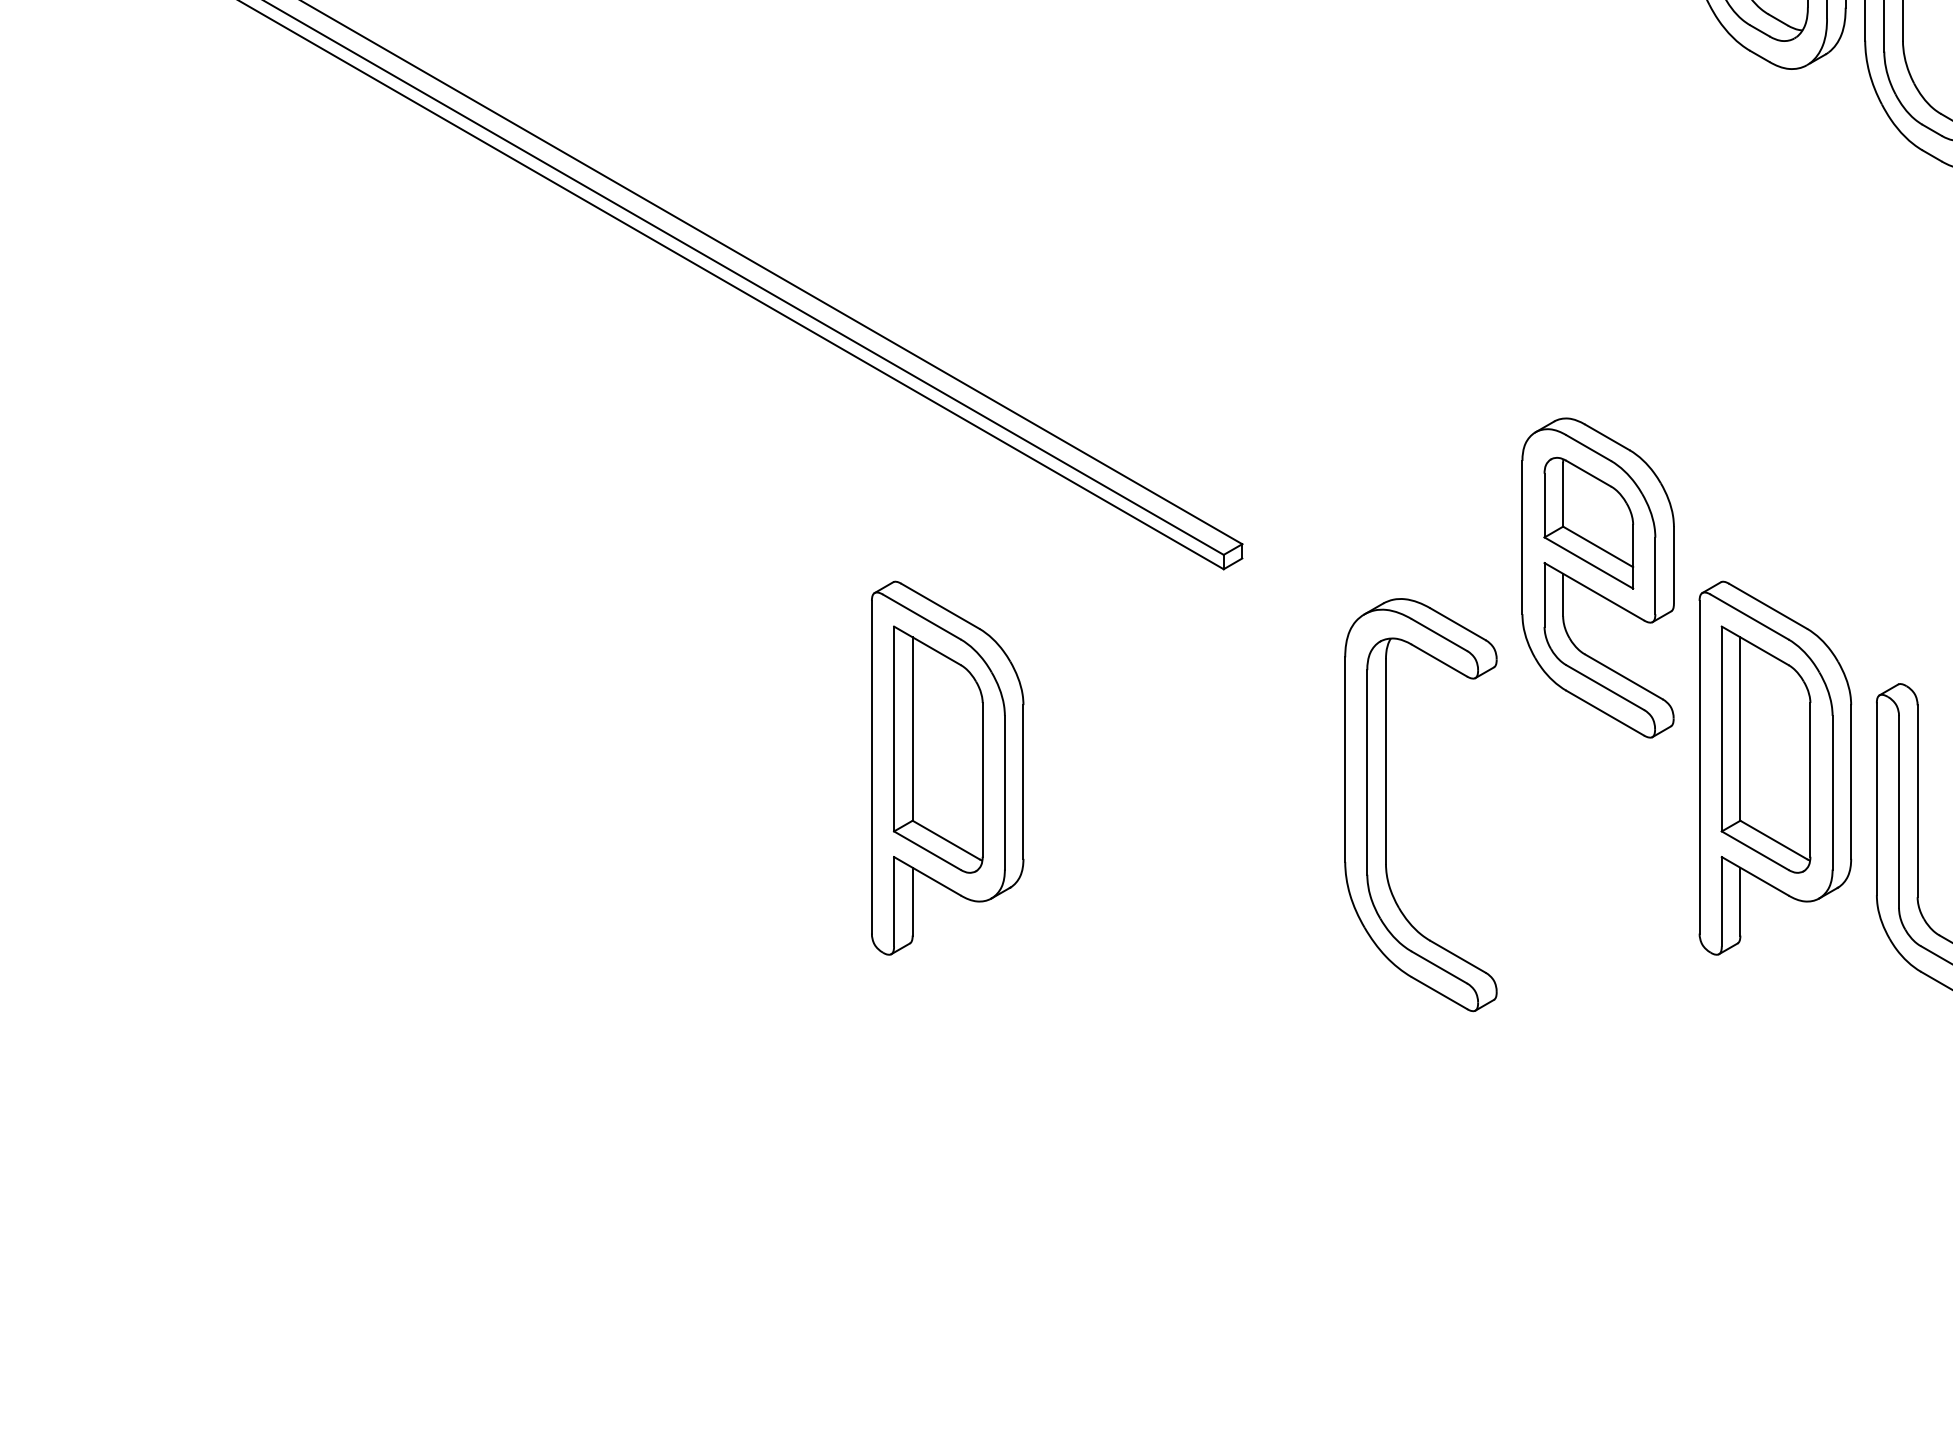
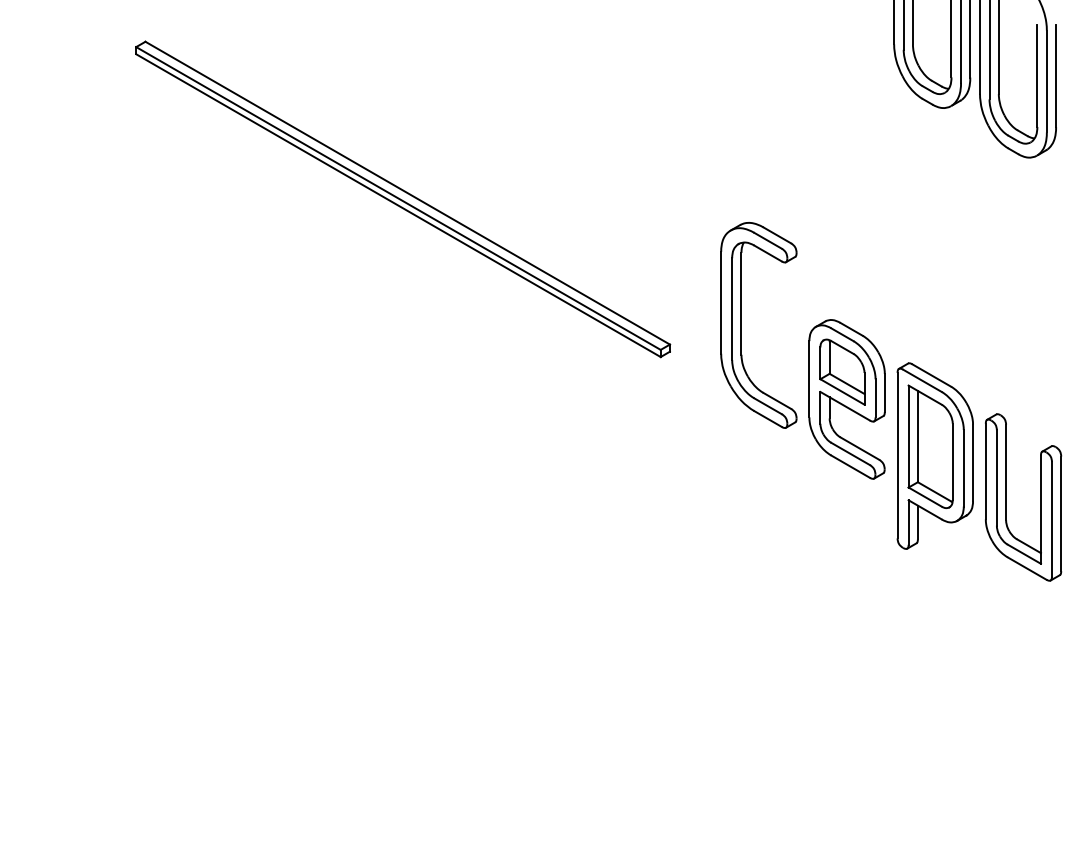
part: (1596, 578) -> (846, 399), moved
part: (946, 767) -> (522, 455), removed
part: (1386, 805) -> (741, 325), moved

